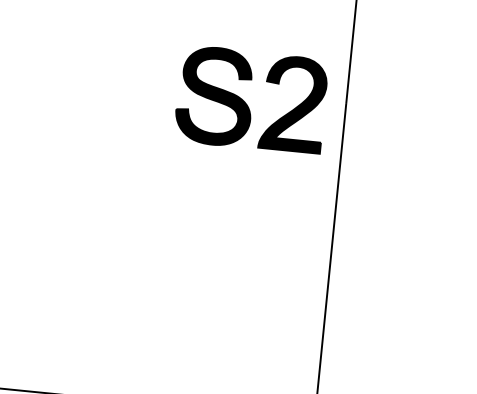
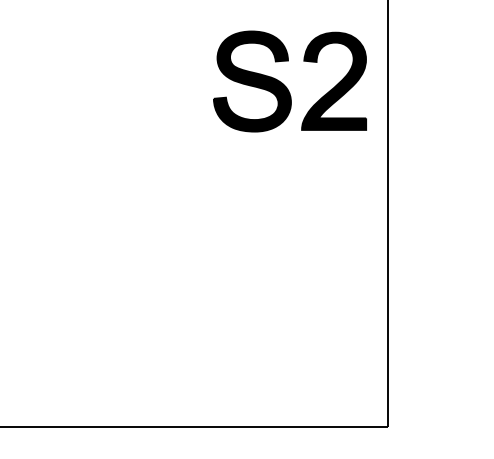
part: (250, 99) -> (289, 81), moved

